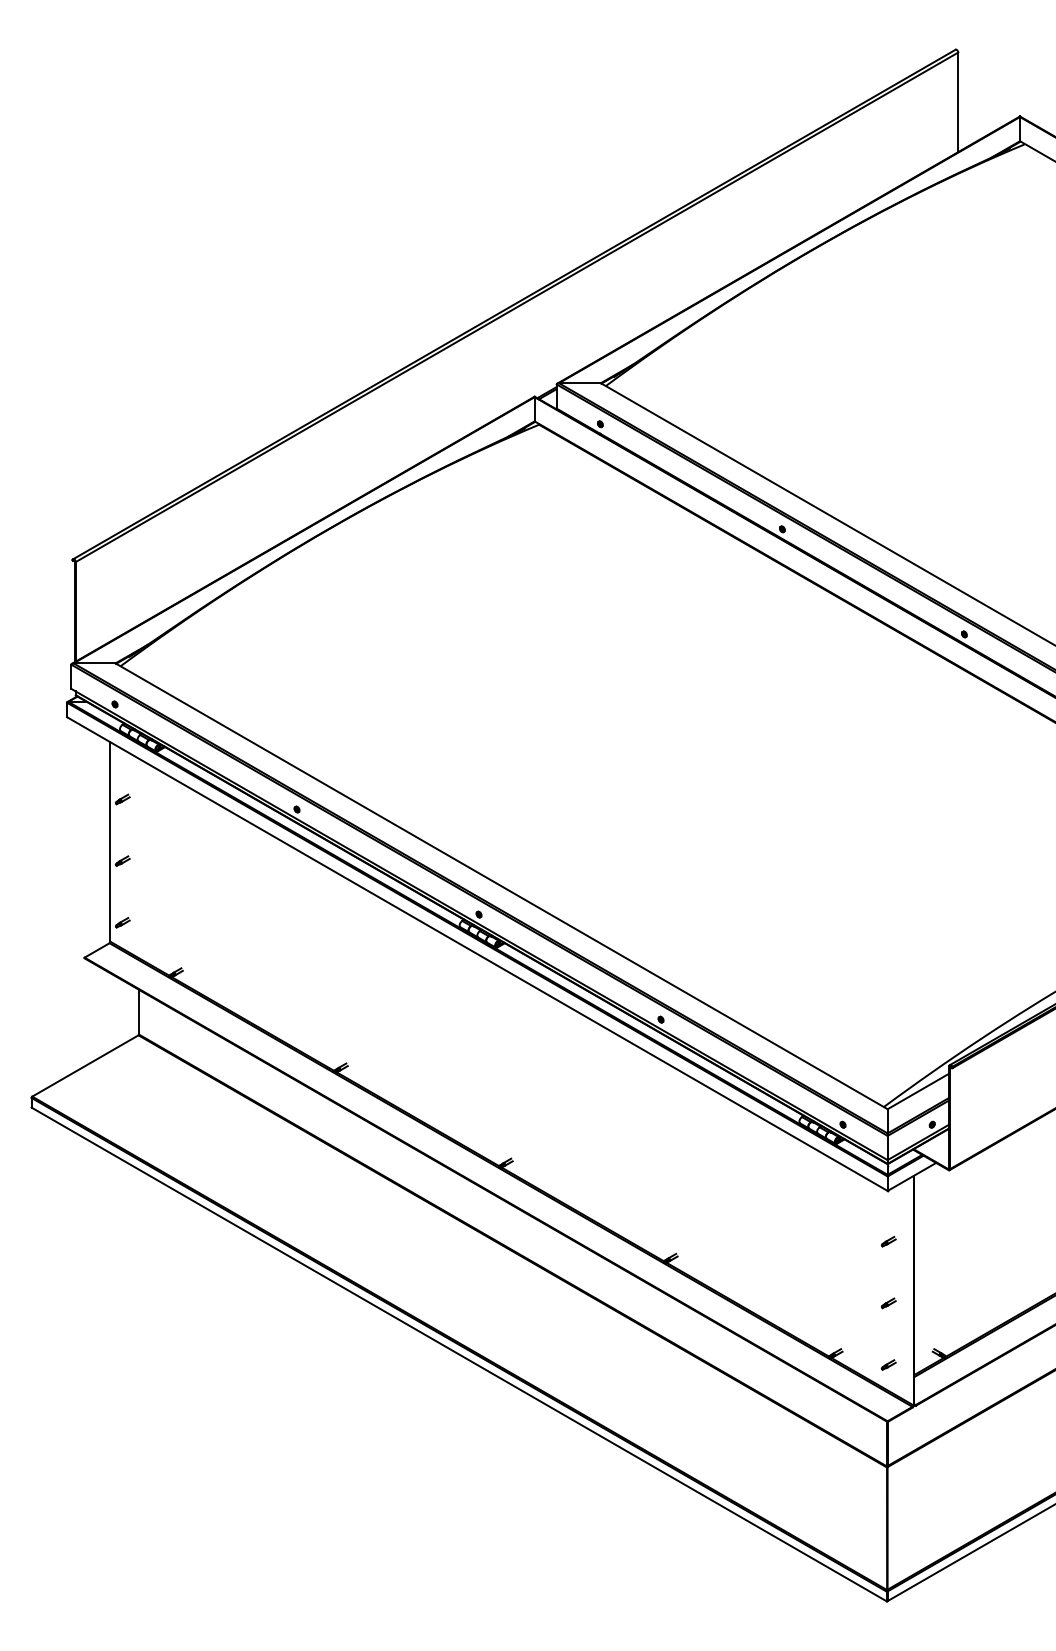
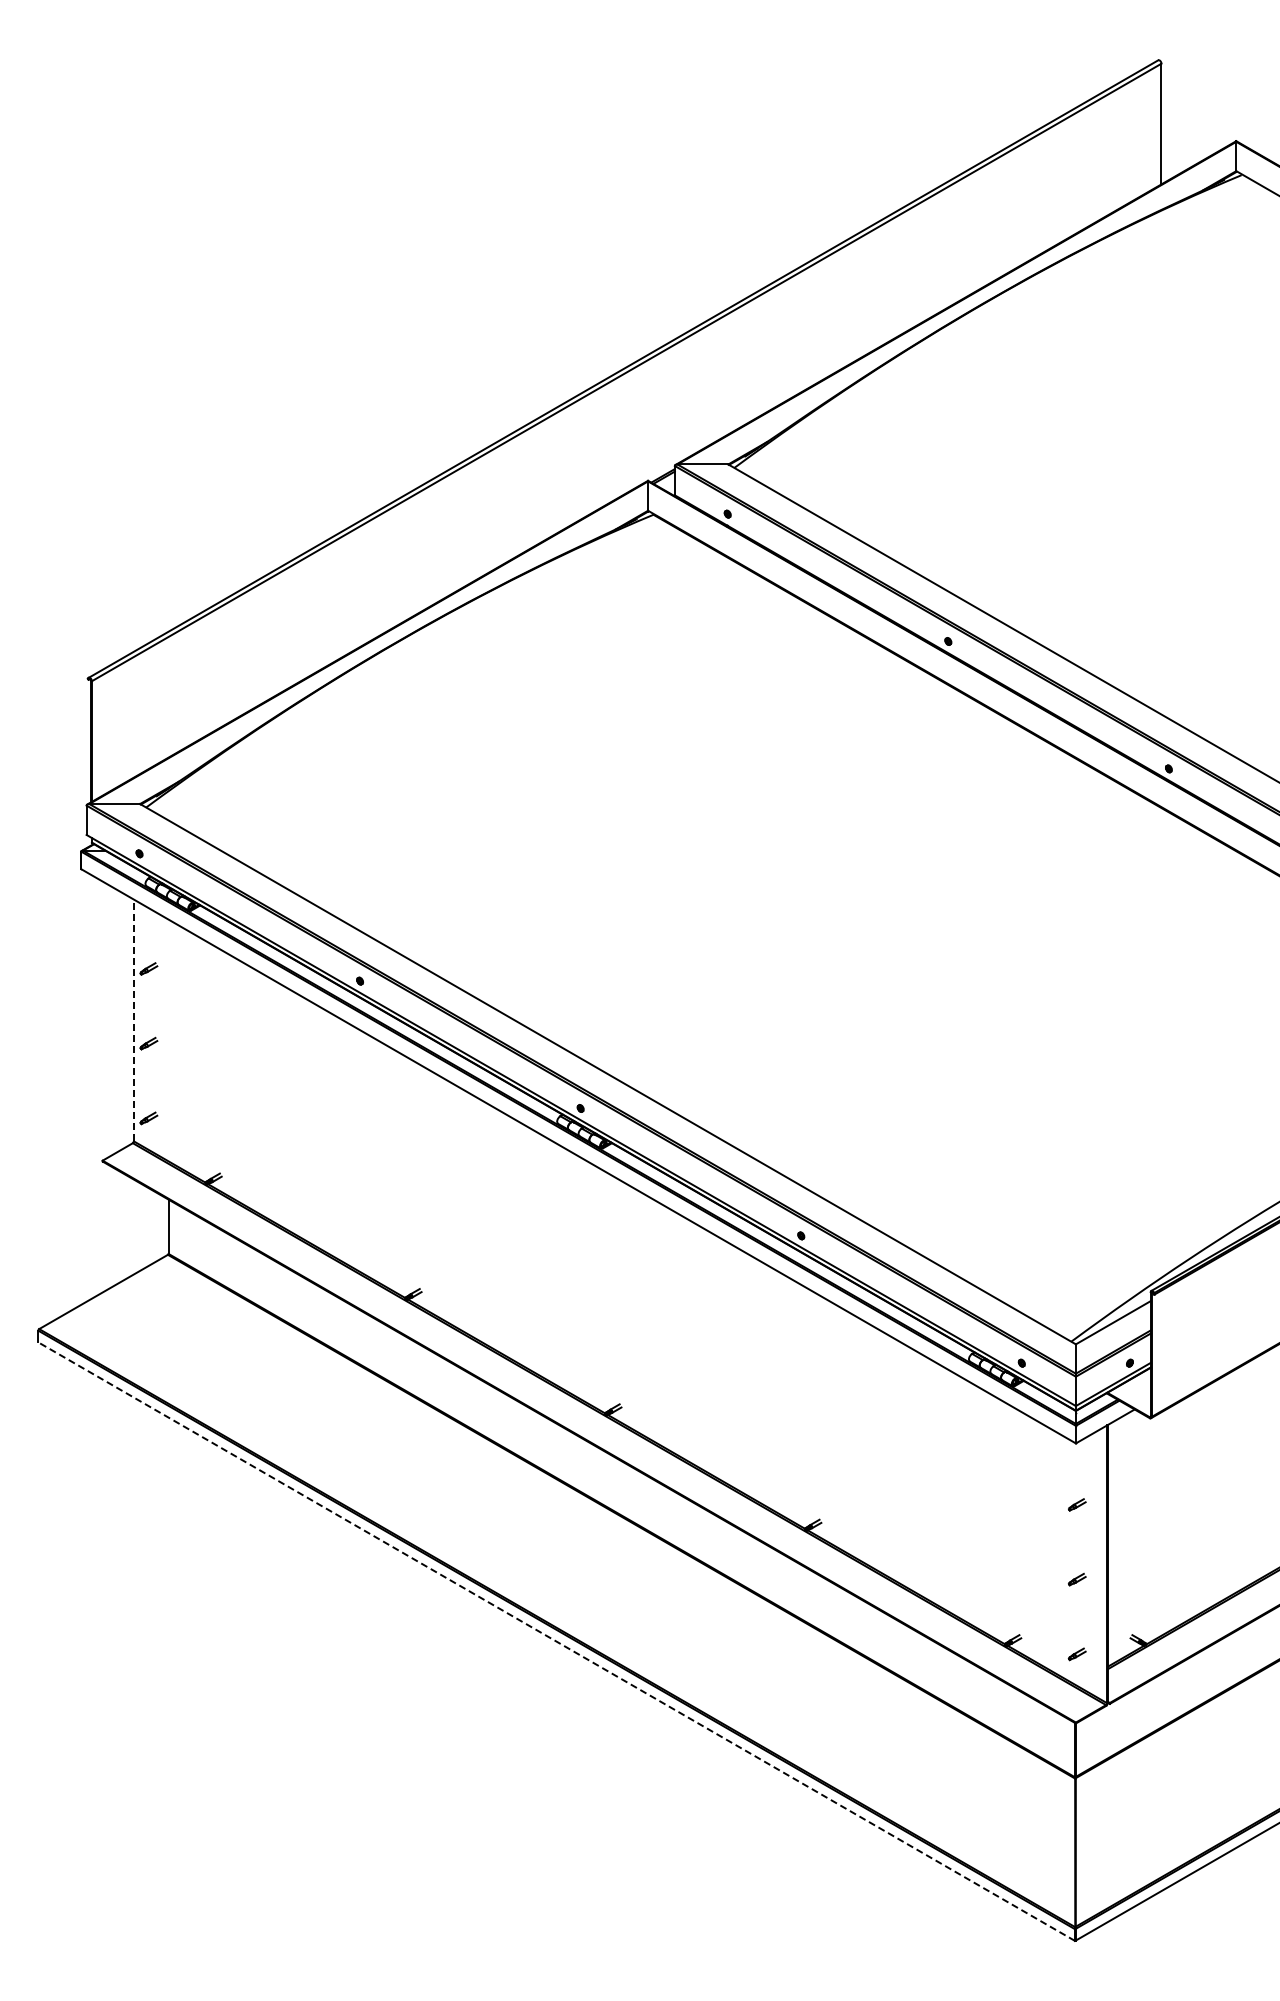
line: (110, 842) -> (133, 1020), solid -> dashed
line: (459, 1354) -> (556, 1641), solid -> dashed

